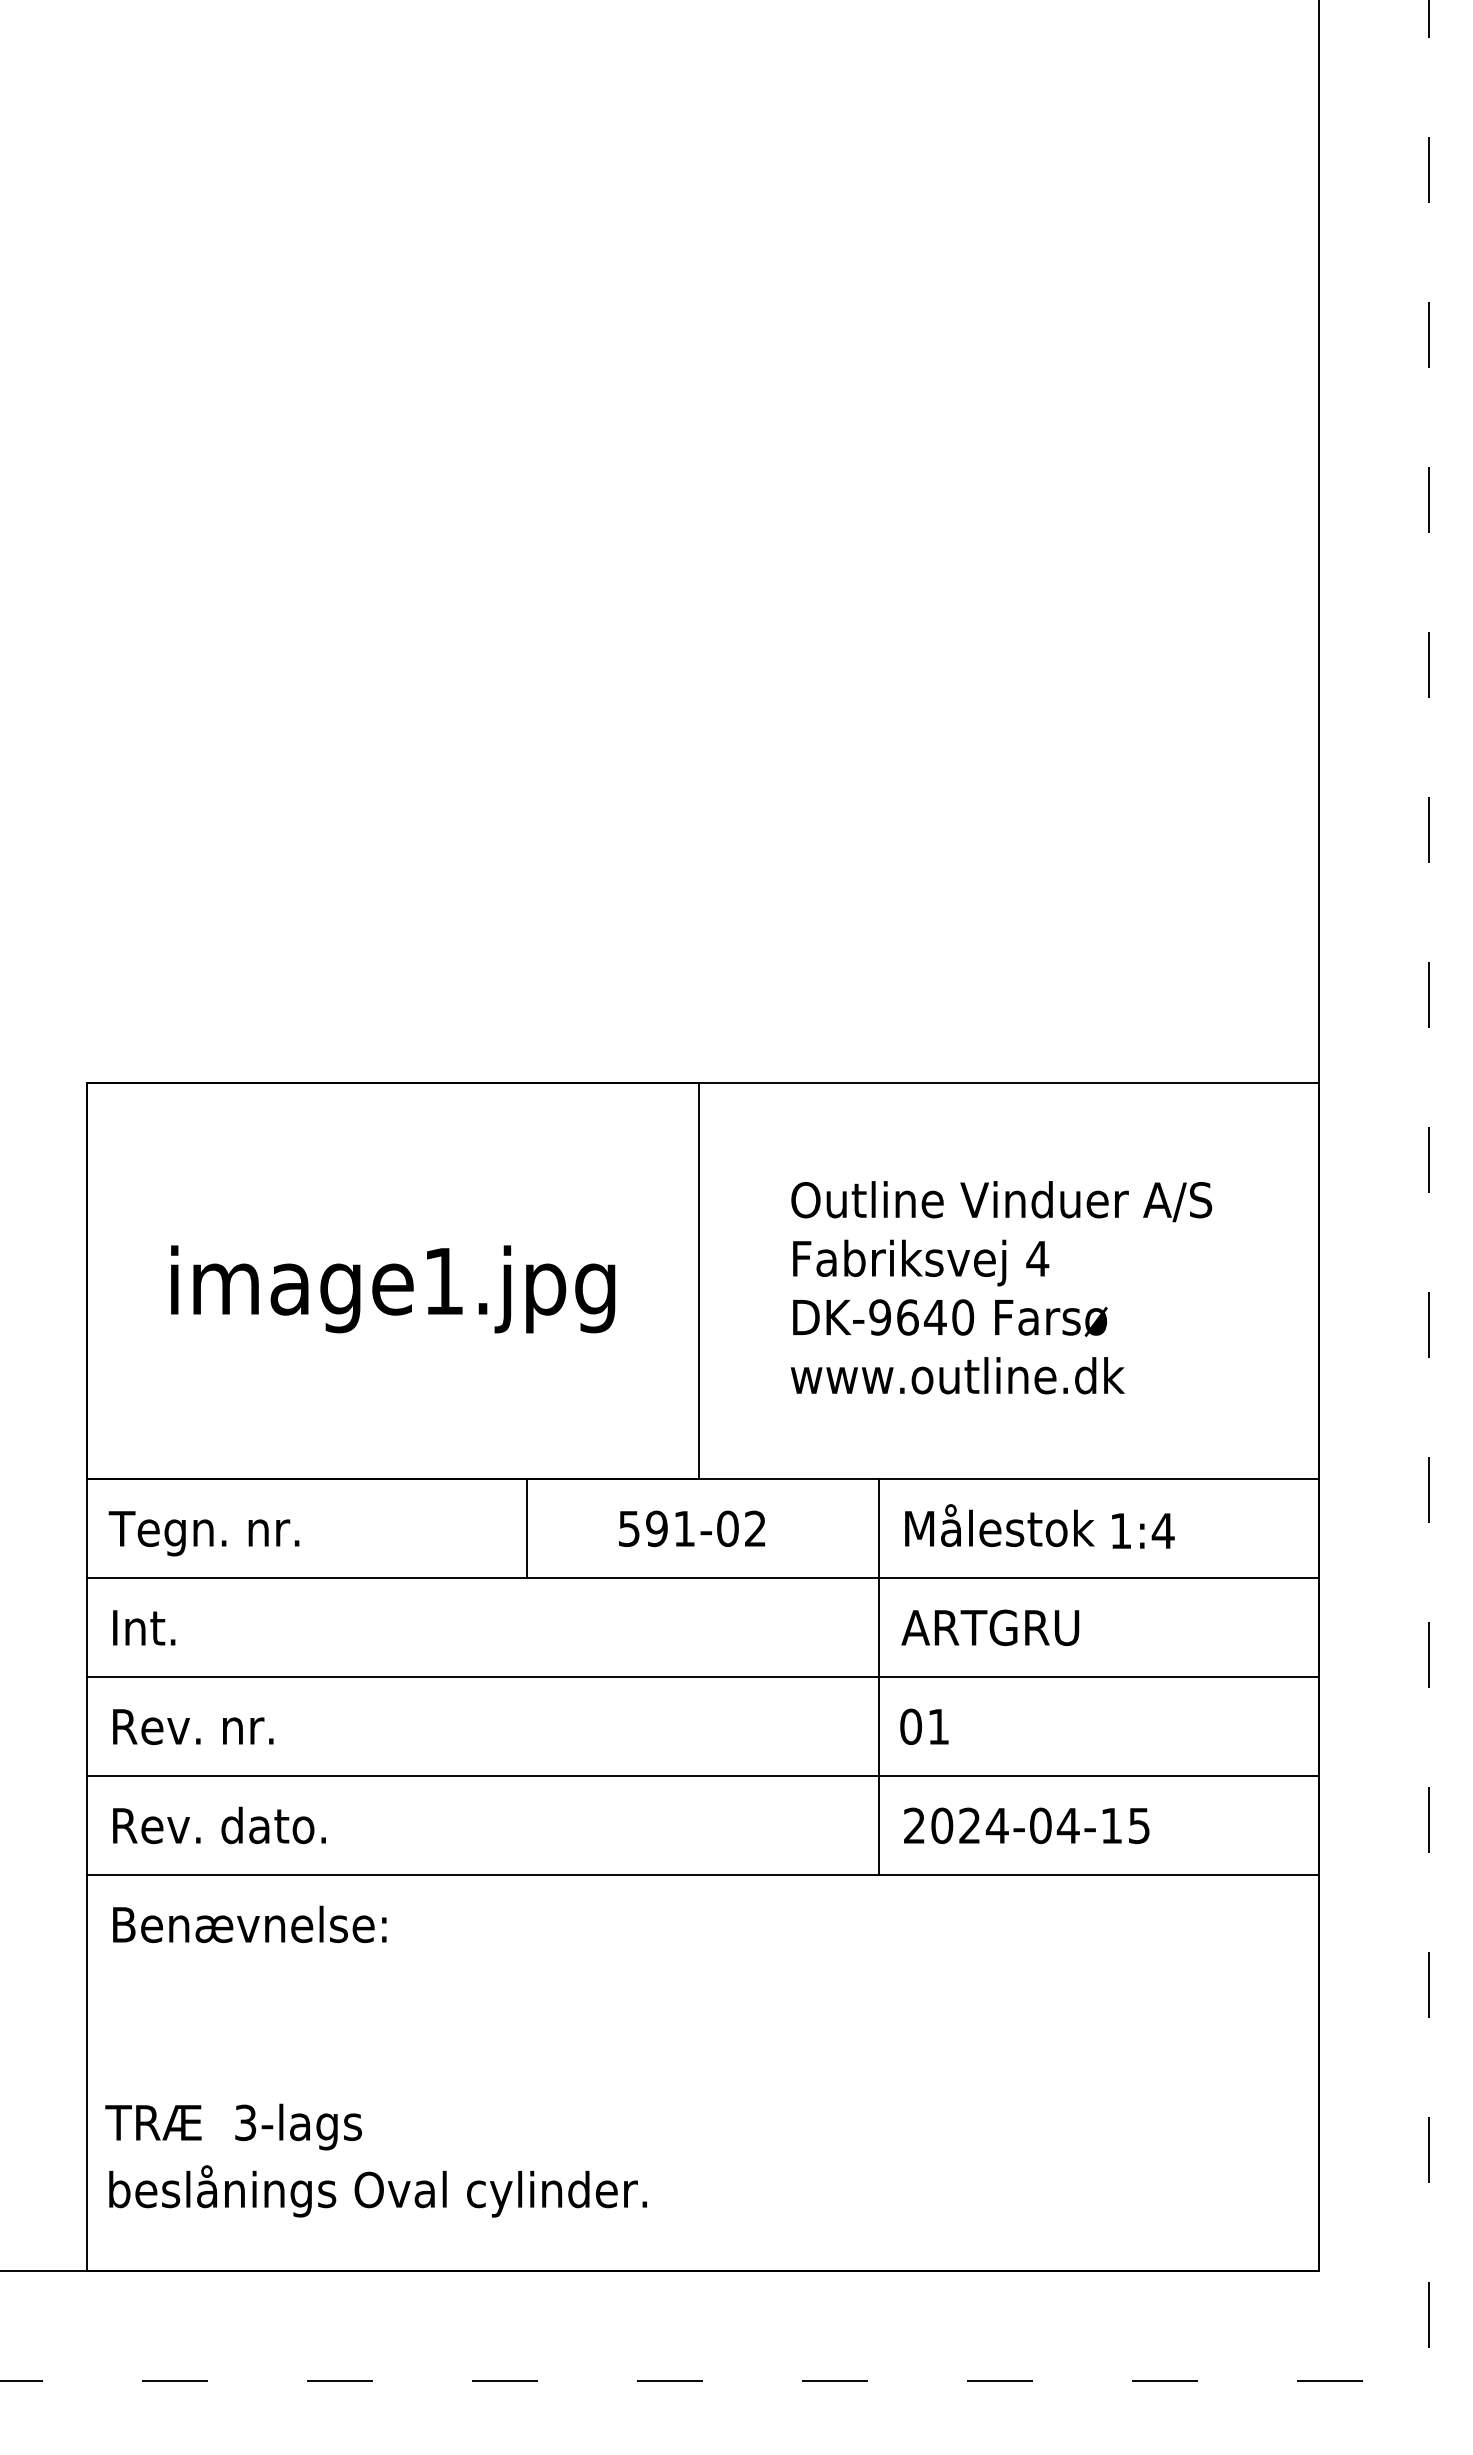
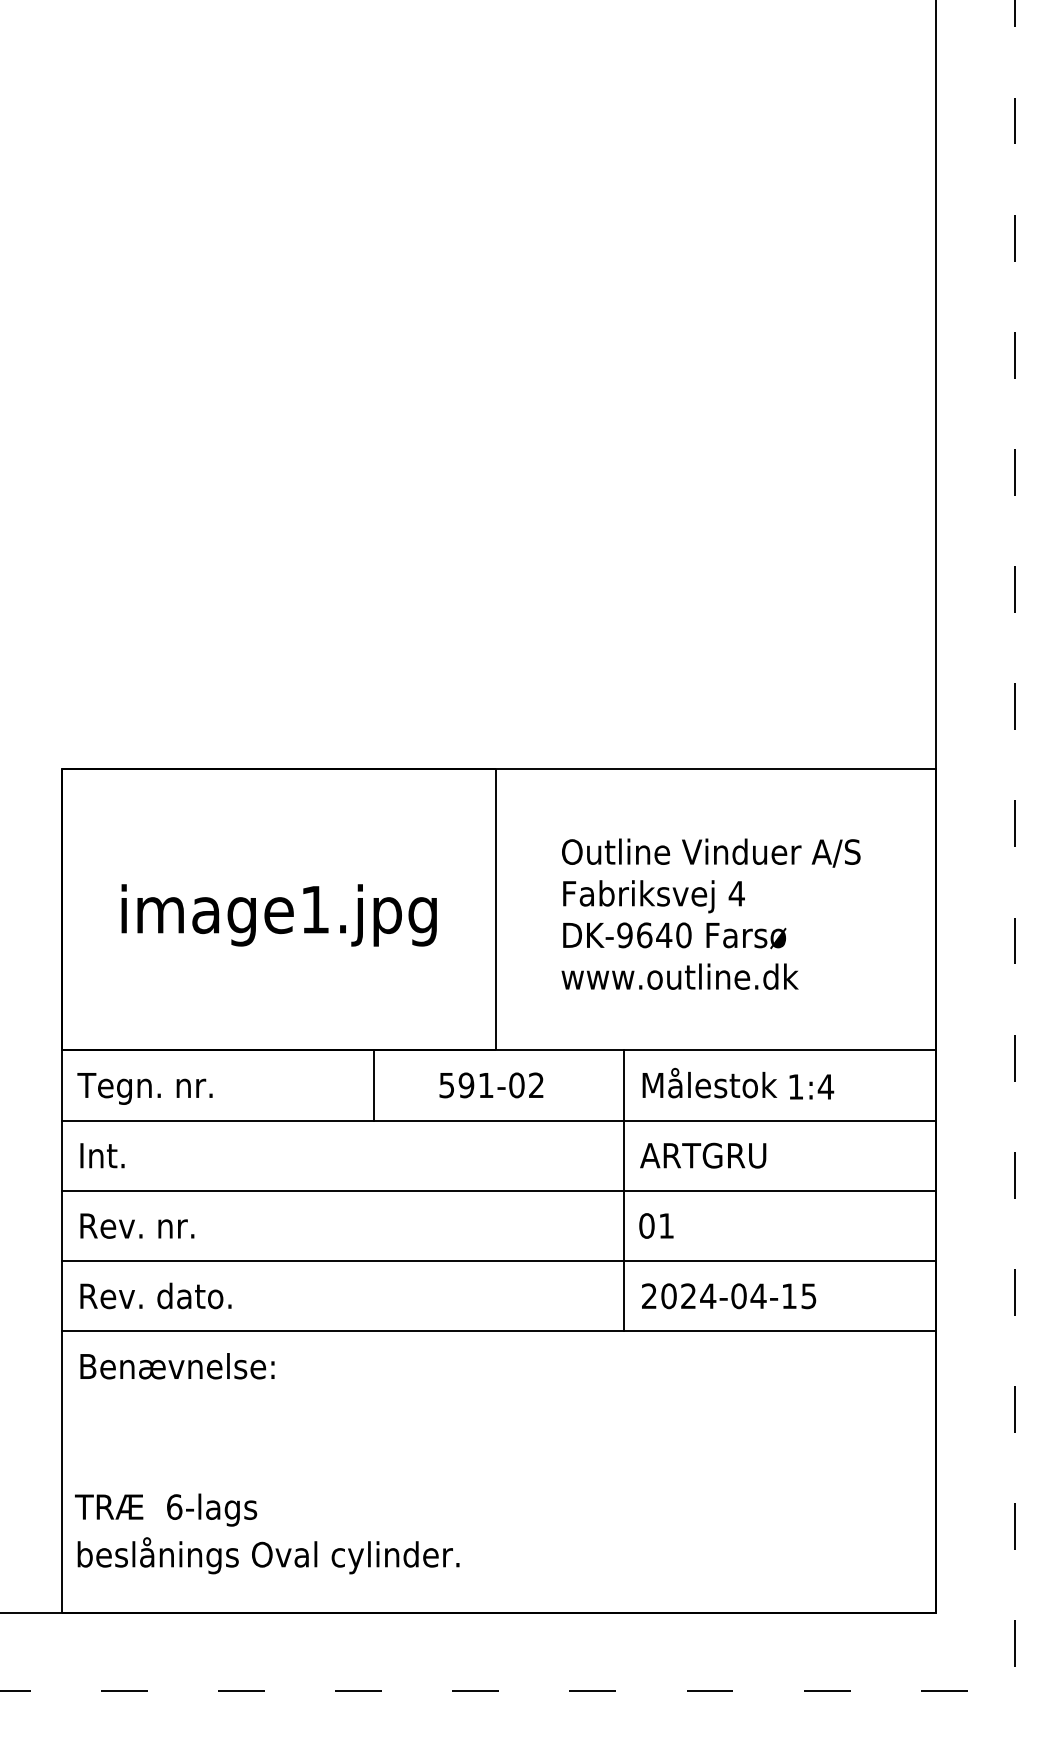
text: (245, 2122) -> (174, 1506), 3-lags -> 6-lags

